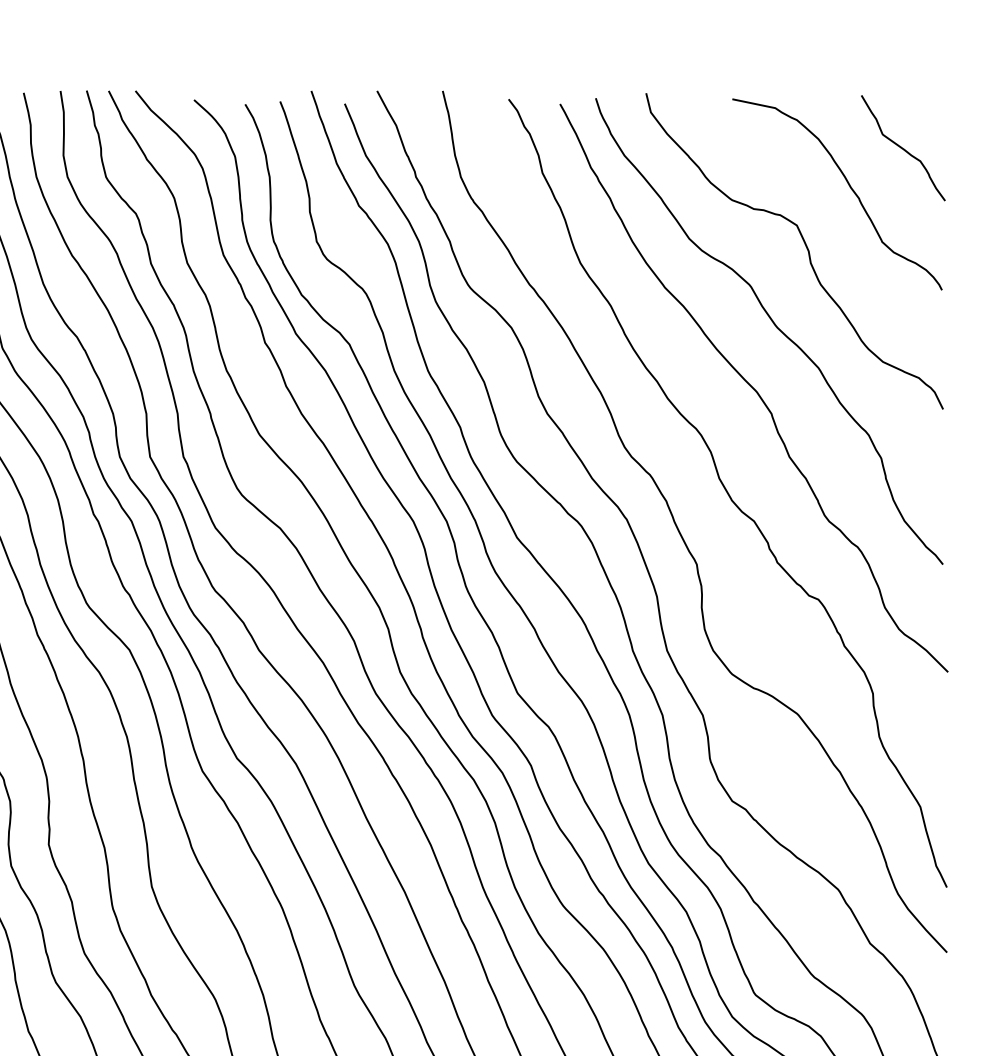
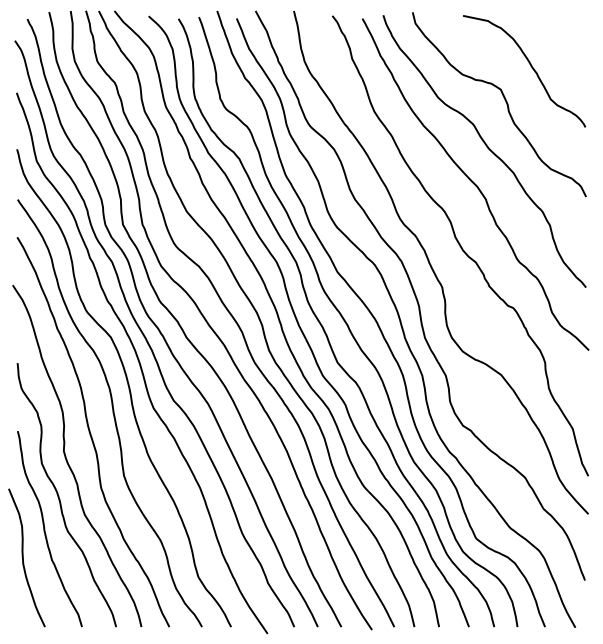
curve: (902, 148) -> (562, 44), removed

